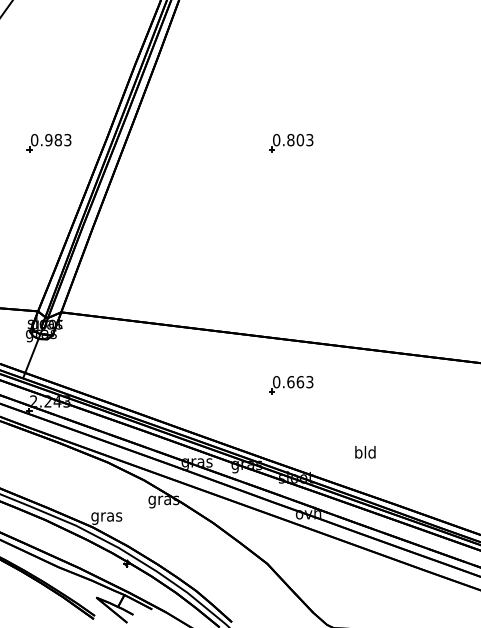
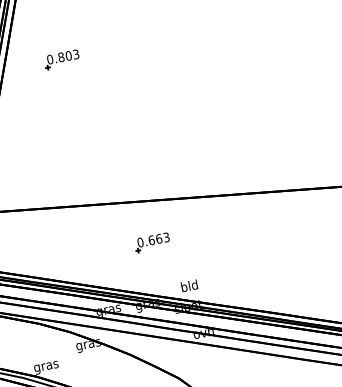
part: (291, 143) -> (62, 59), moved
part: (291, 385) -> (152, 242), moved
text: (365, 452) -> (189, 286), moved

